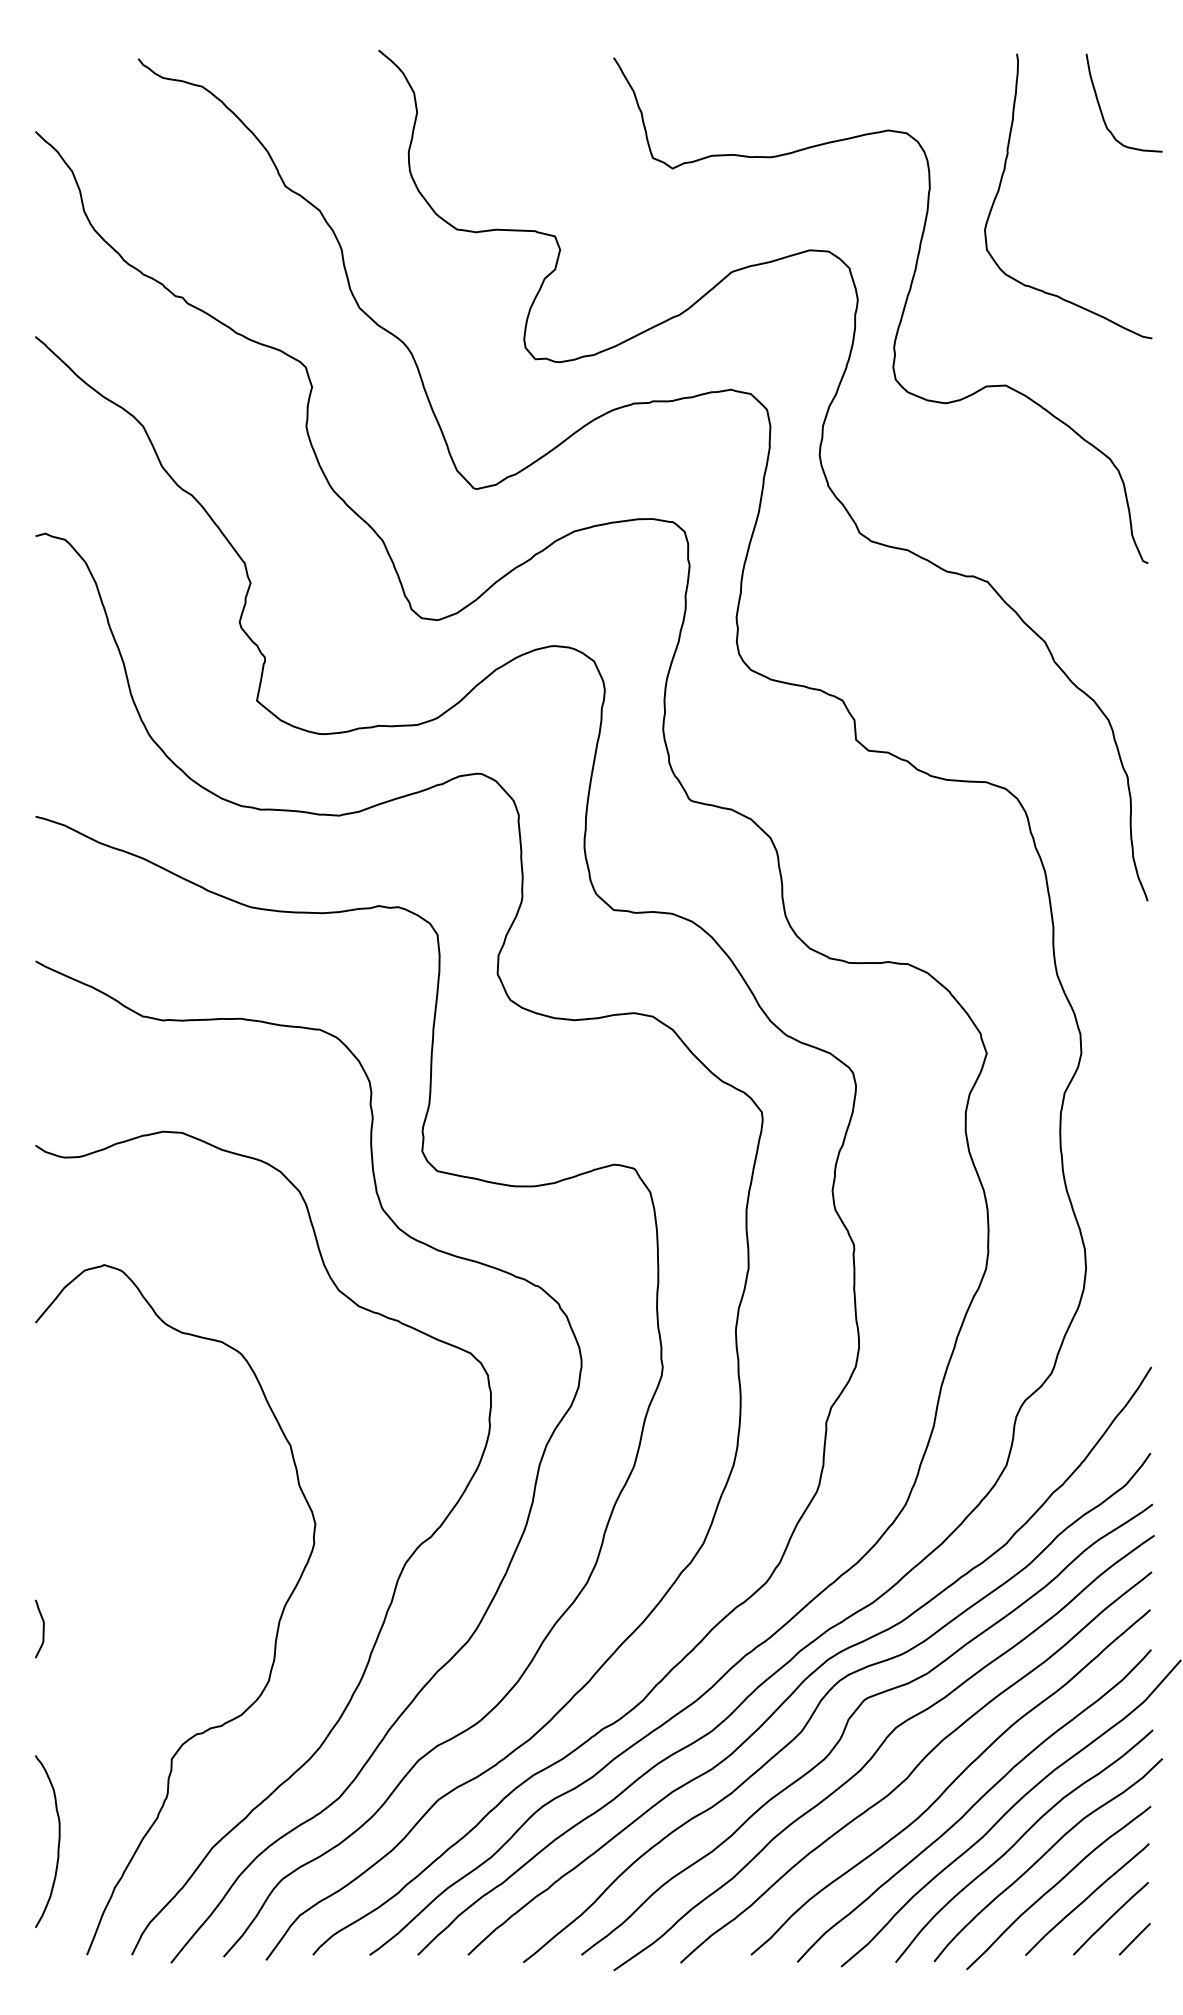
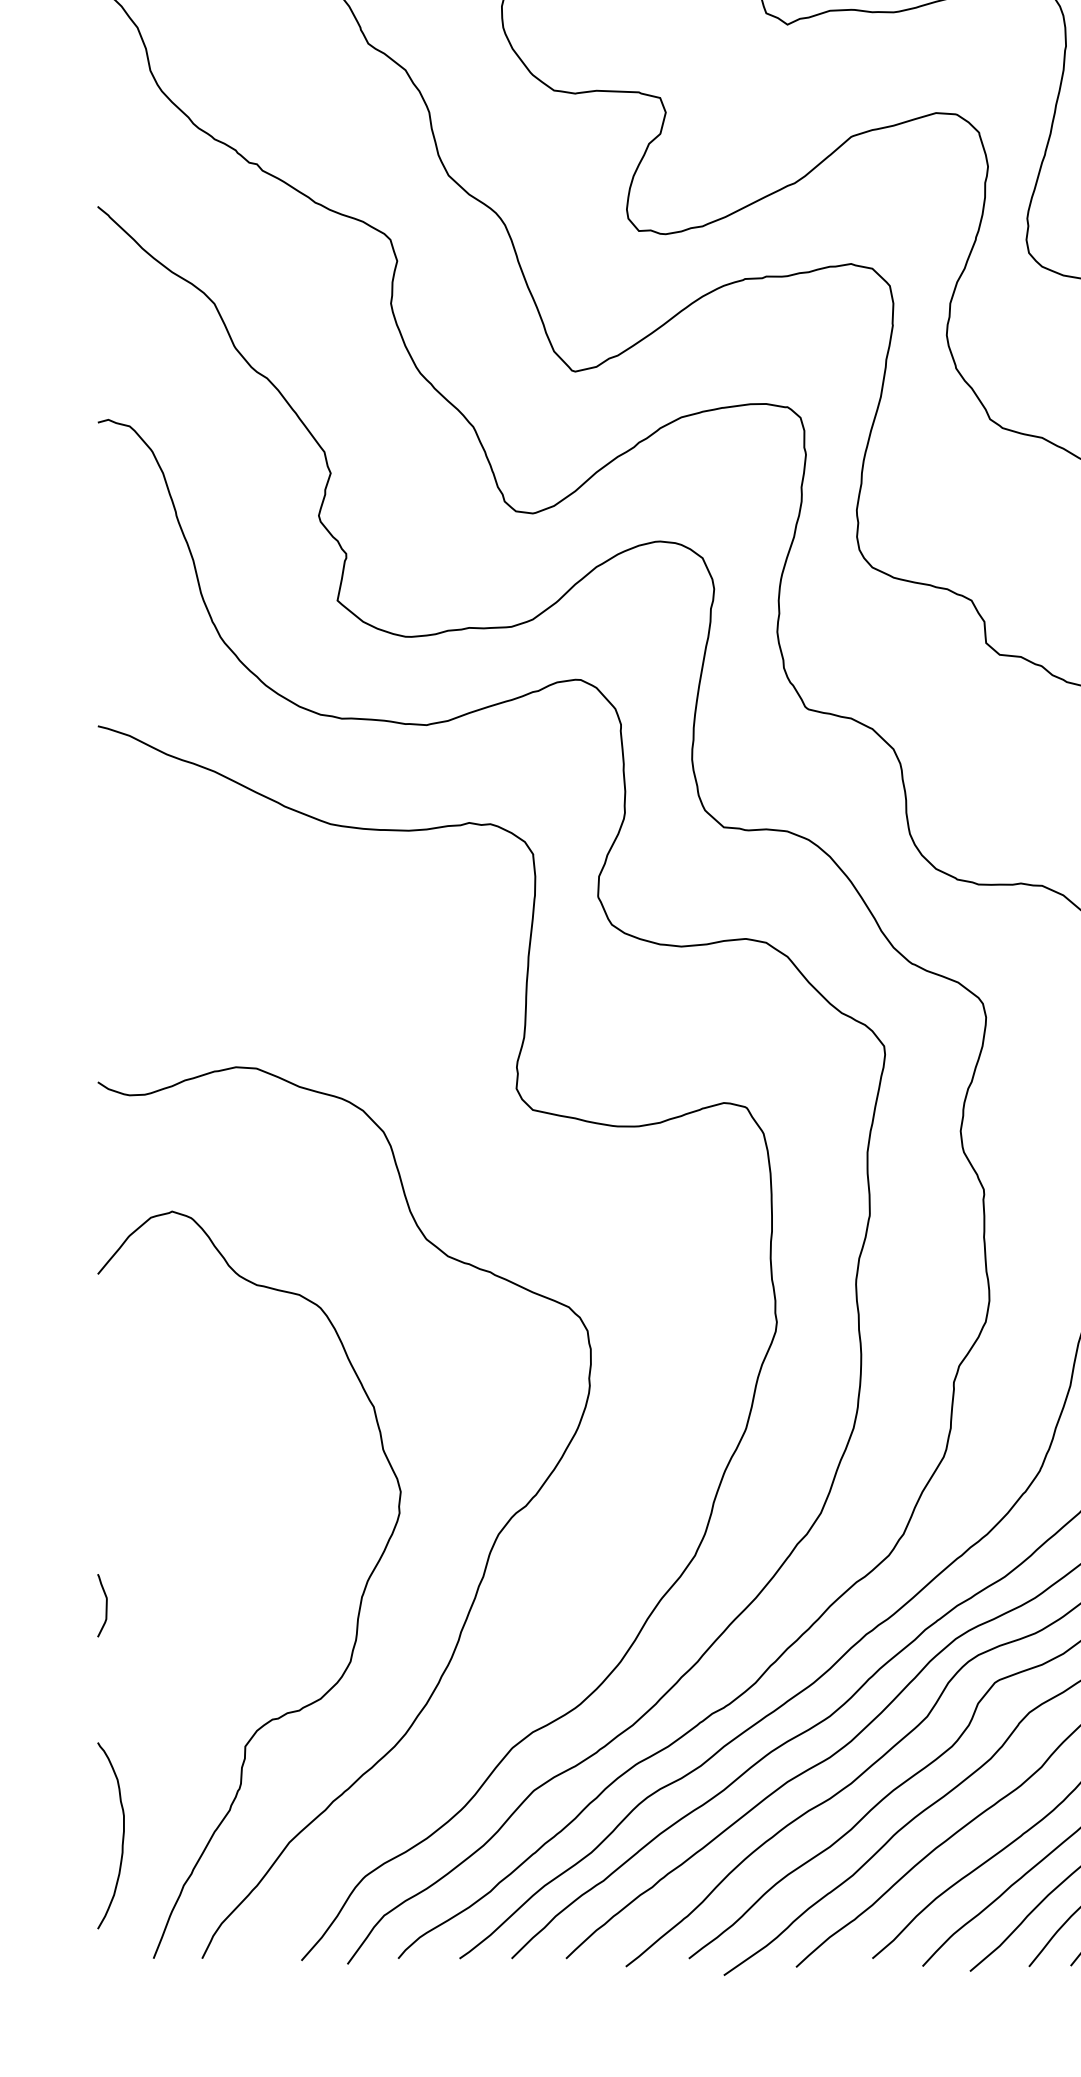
curve: (513, 1552) -> (615, 1522), removed

